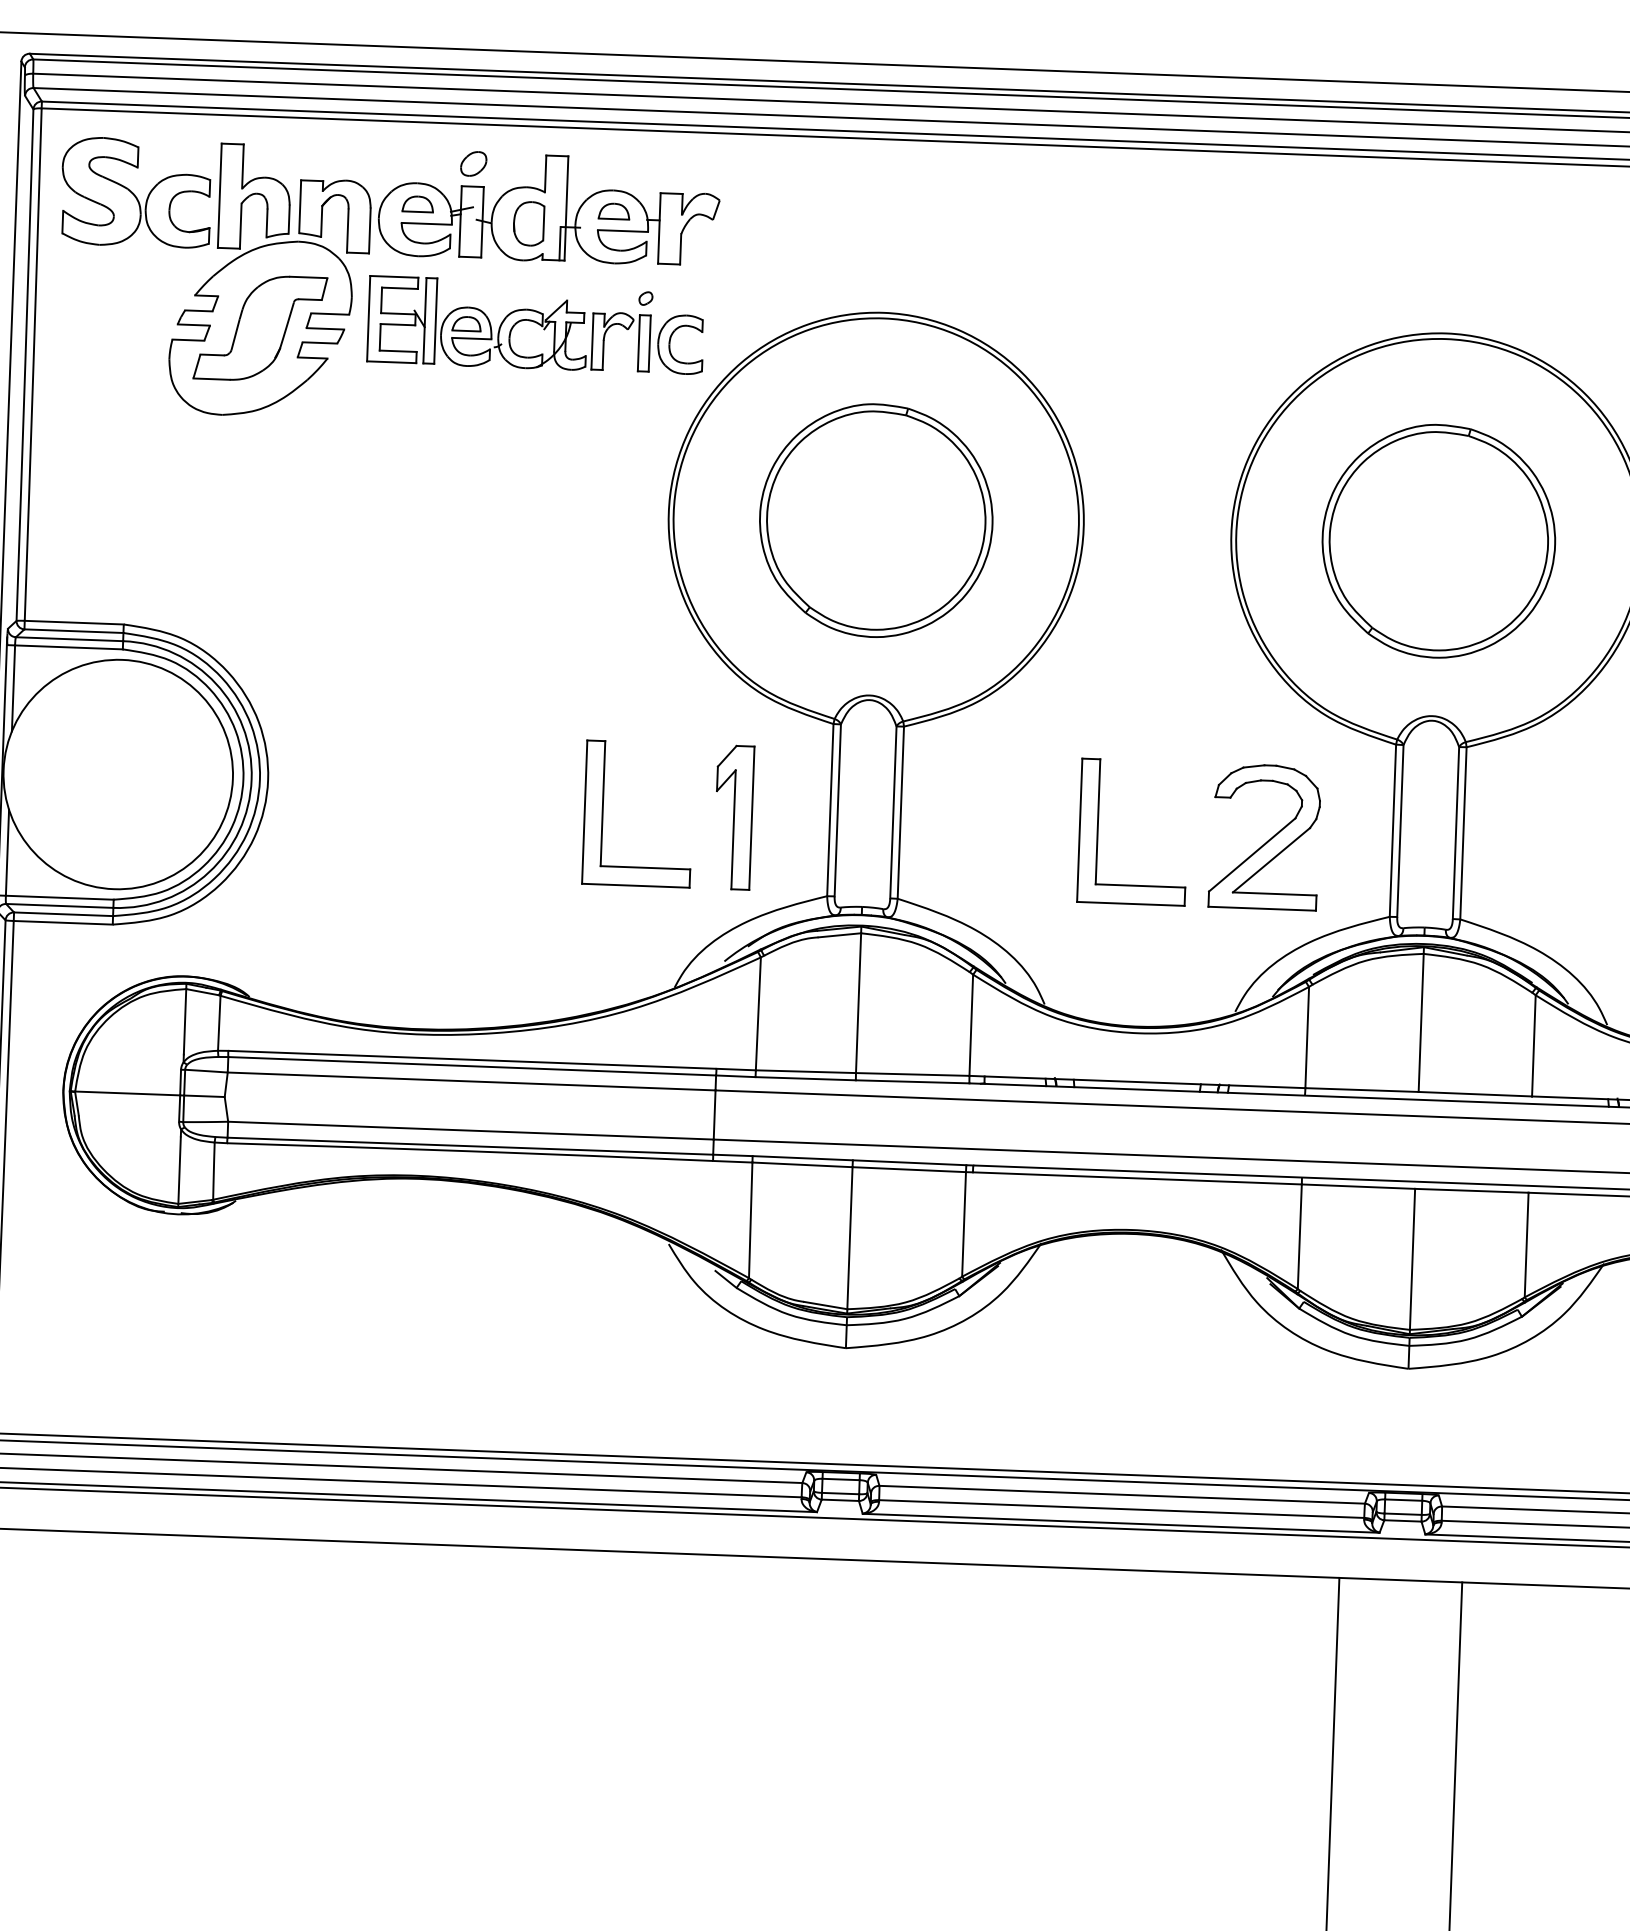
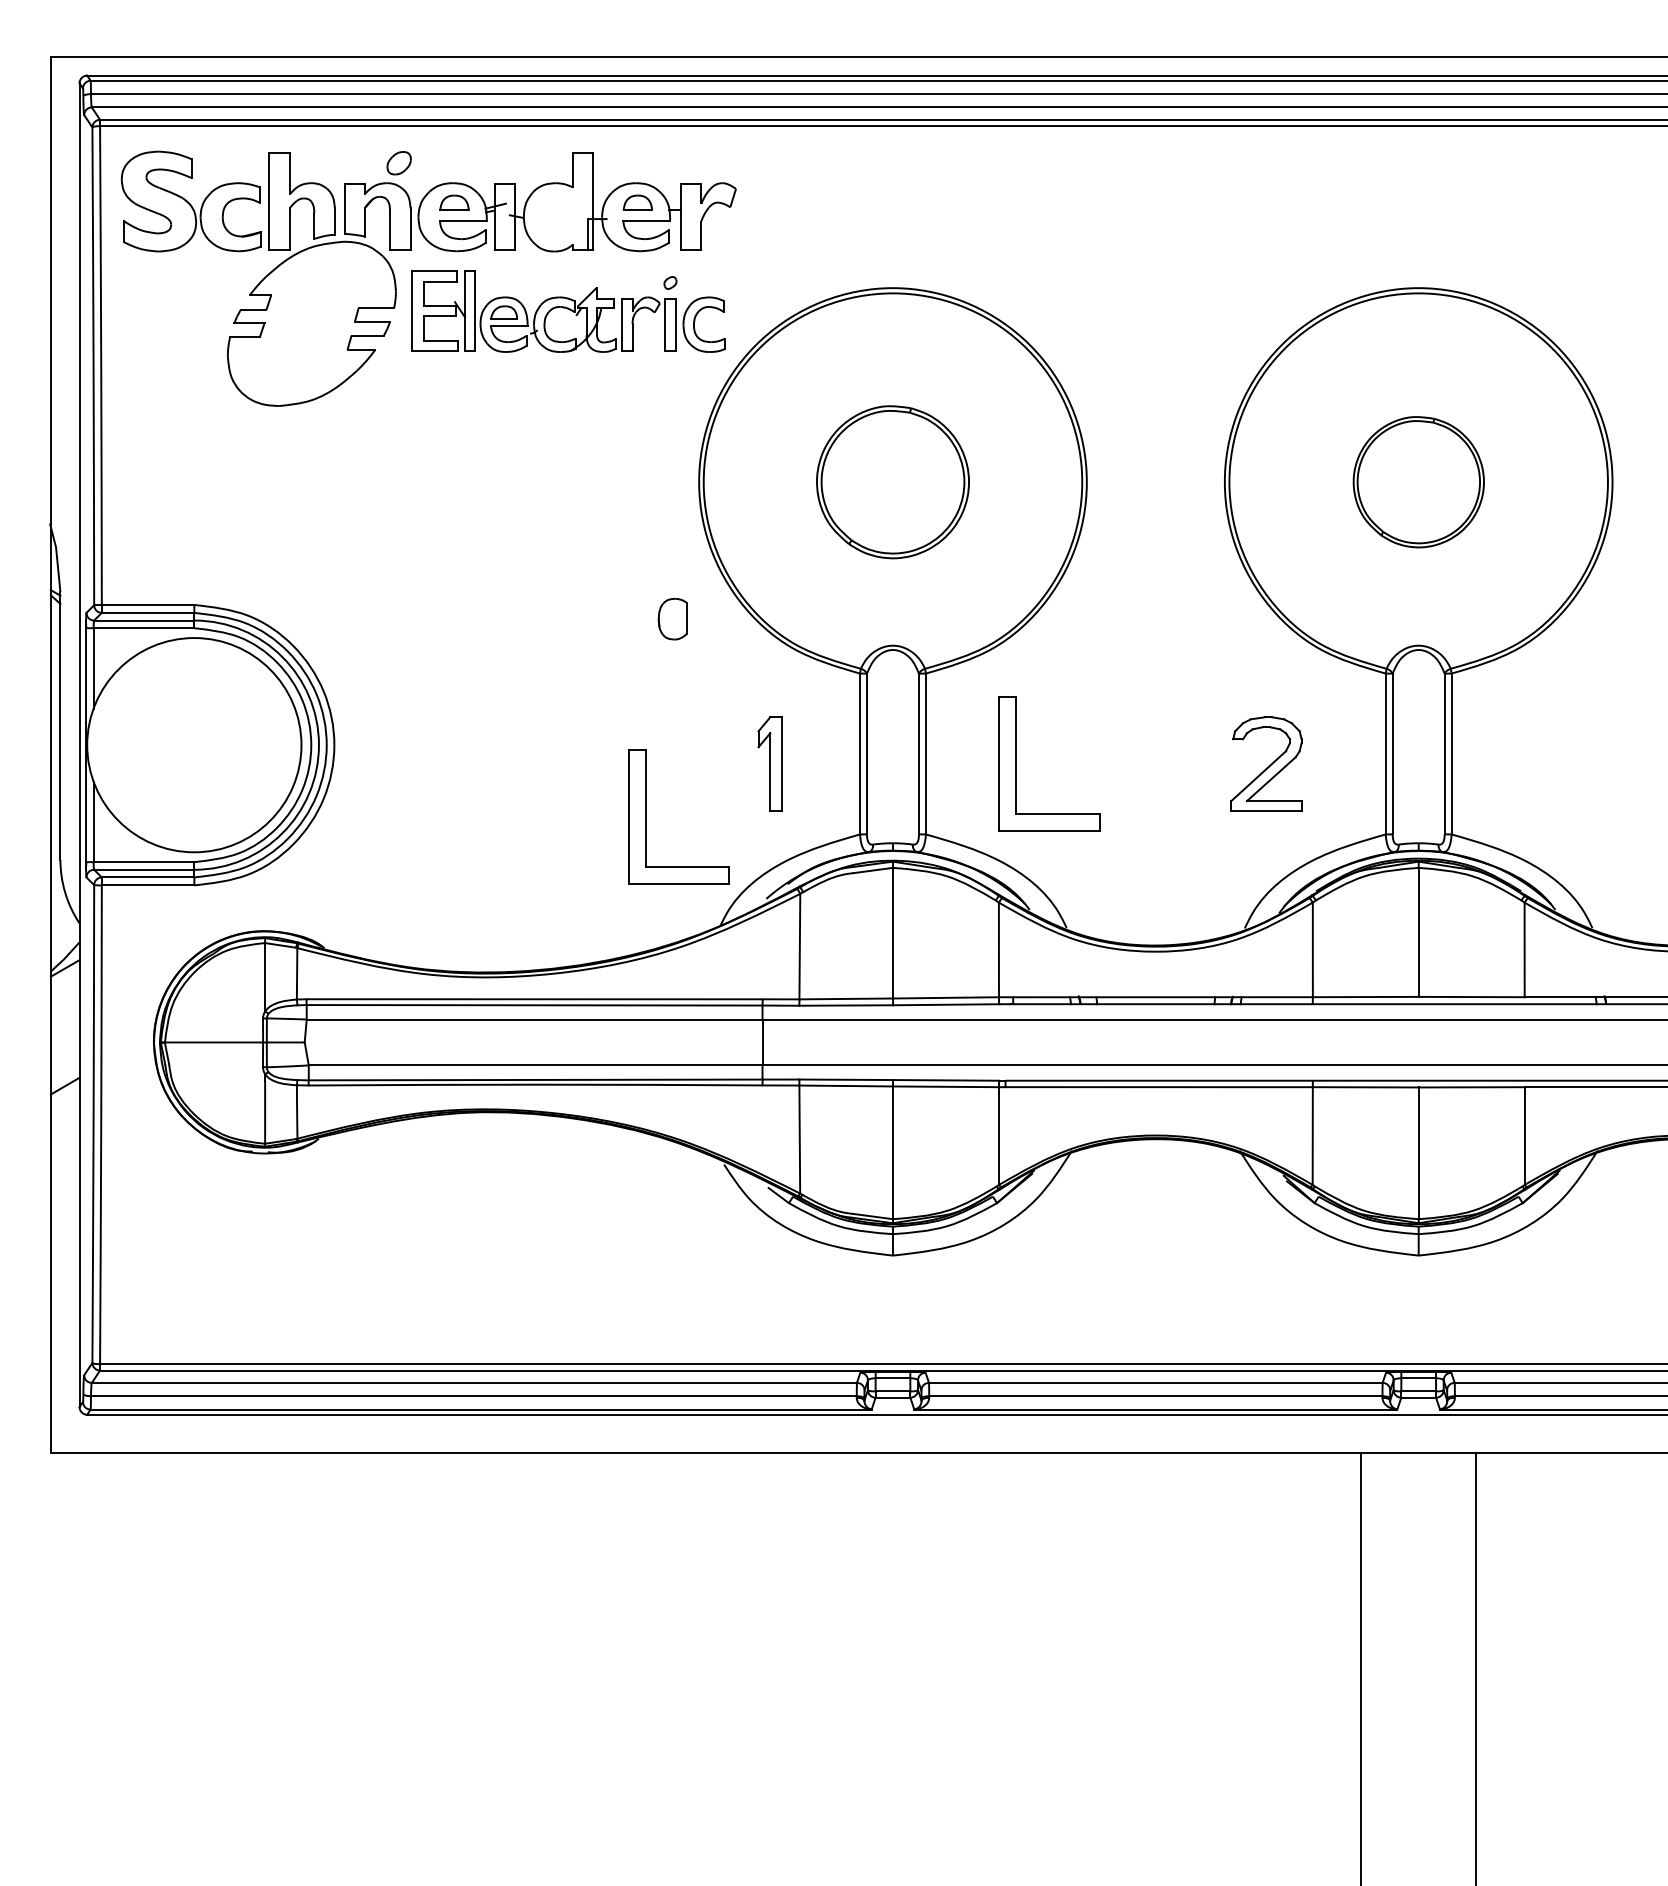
part: (473, 164) -> (398, 163), moved
part: (528, 224) -> (672, 619), moved
part: (260, 327) -> (311, 323), removed
part: (875, 519) -> (892, 481), size x0.7
part: (1438, 540) -> (1418, 481), size x0.6
part: (603, 811) -> (646, 816), moved
part: (733, 816) -> (769, 763), size x0.7
part: (1097, 830) -> (1016, 763), moved
part: (1264, 836) -> (1266, 763), size x0.7

